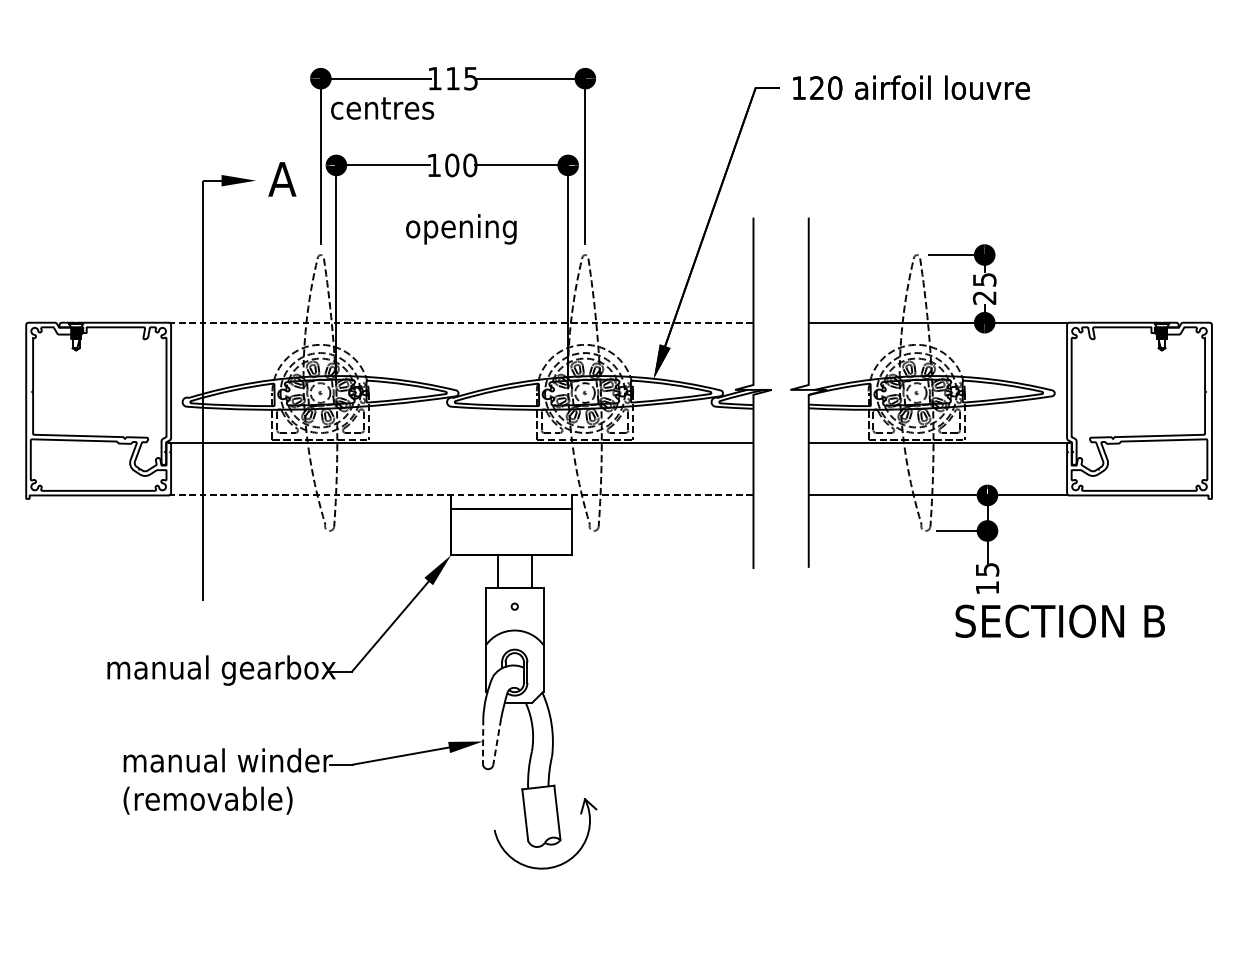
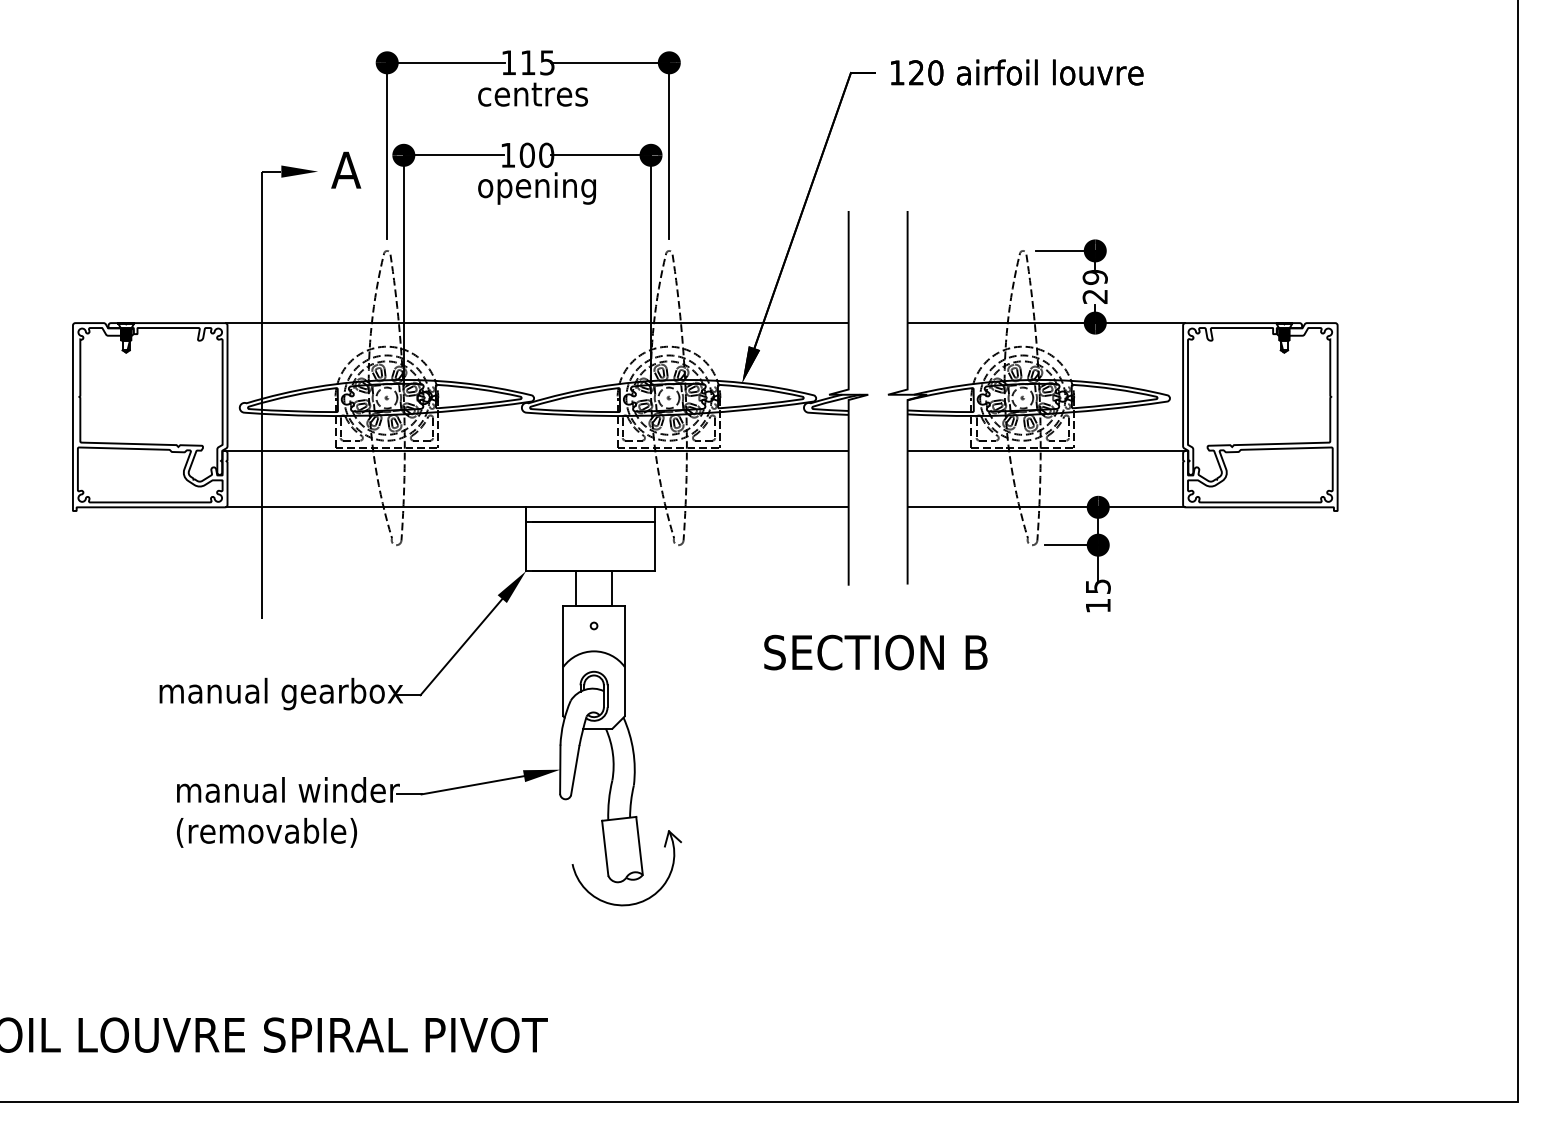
text: (382, 108) -> (532, 94), moved
text: (460, 229) -> (536, 188), moved
text: (983, 279) -> (1094, 277), 25 -> 29
line: (460, 323) -> (536, 323), dashed -> solid
line: (460, 495) -> (536, 507), dashed -> solid
text: (1059, 621) -> (875, 652), moved
line: (483, 742) -> (560, 770), dashed -> solid
line: (497, 742) -> (575, 770), dashed -> solid

